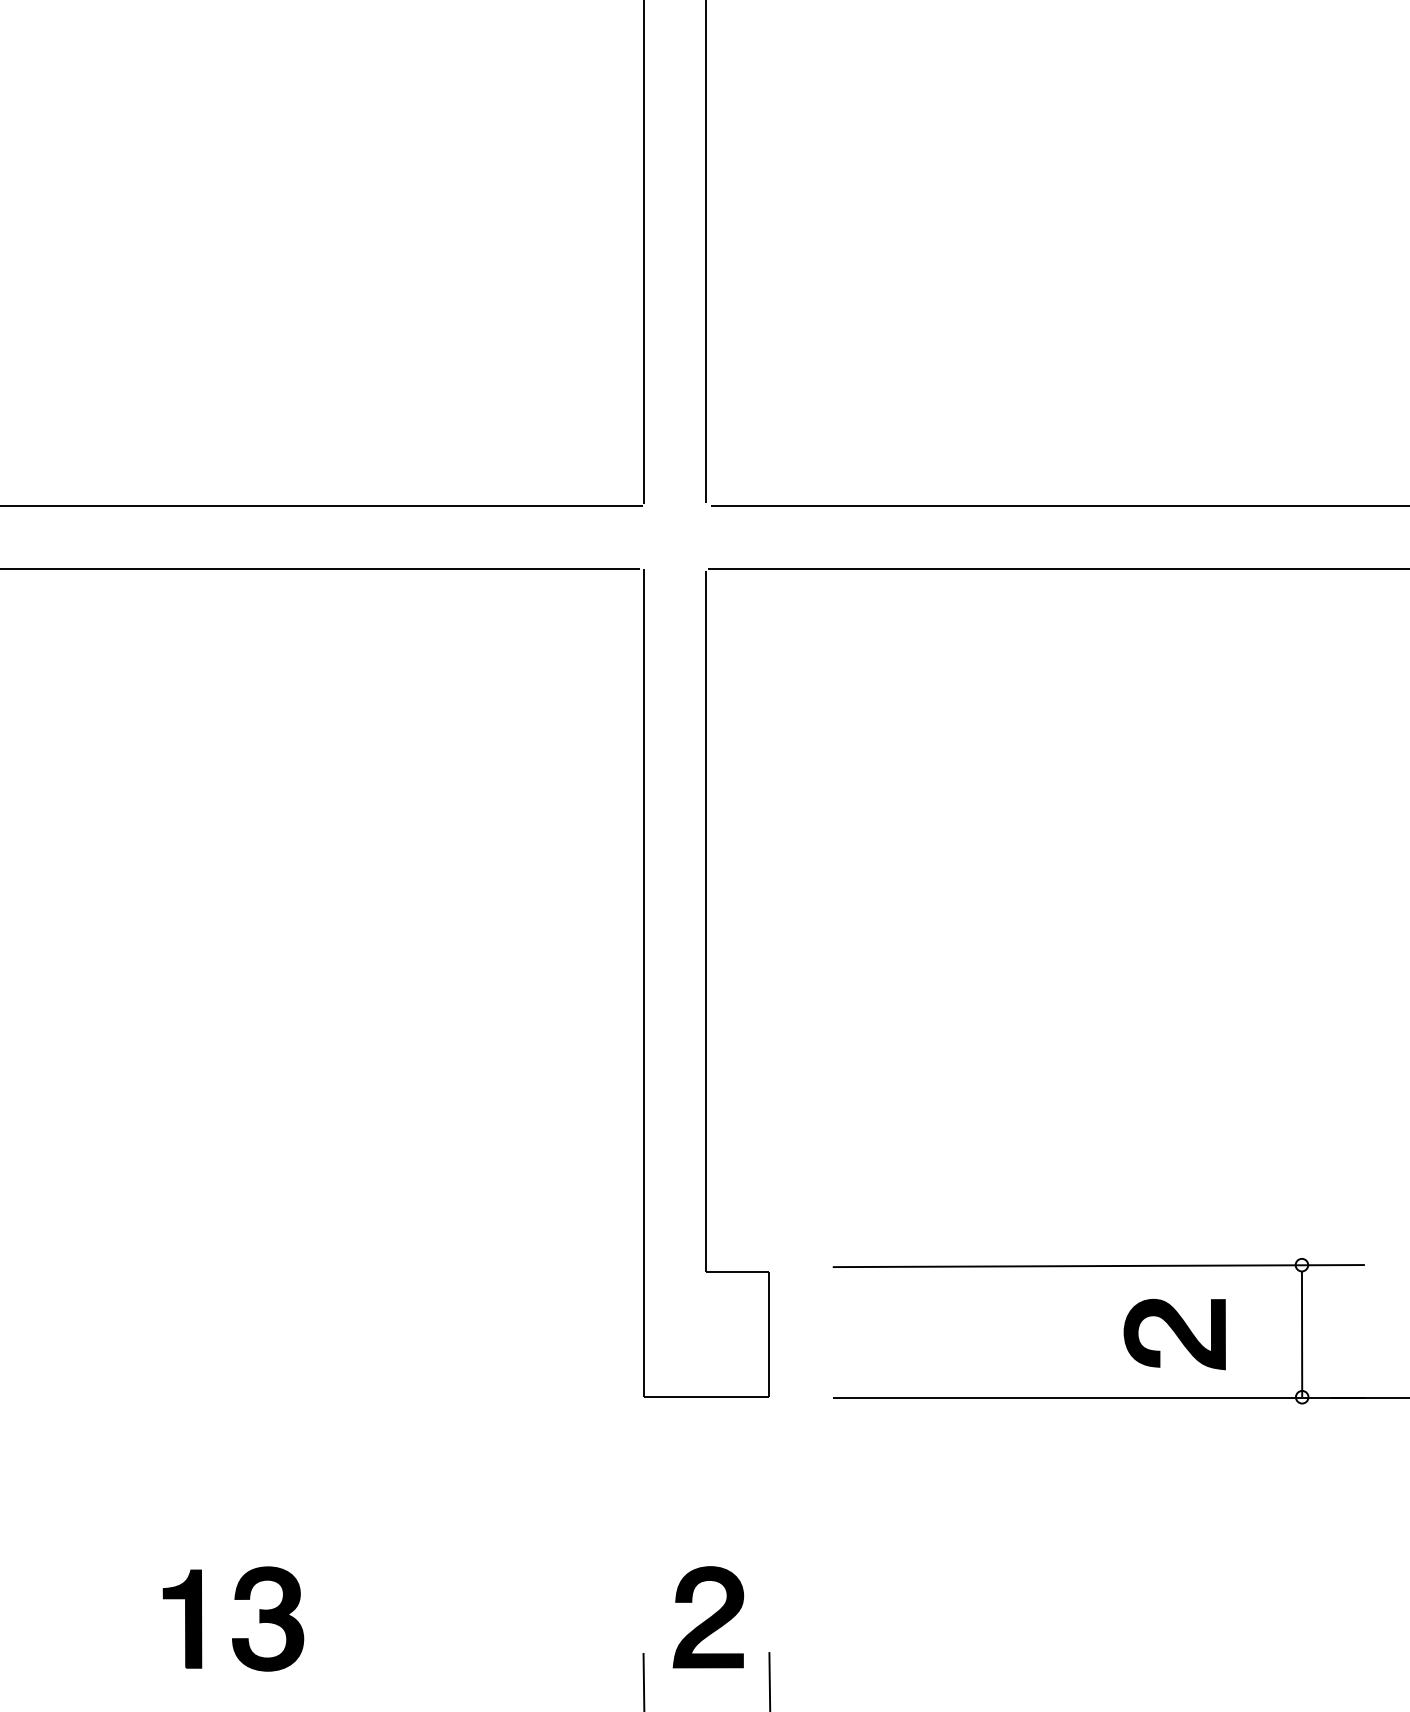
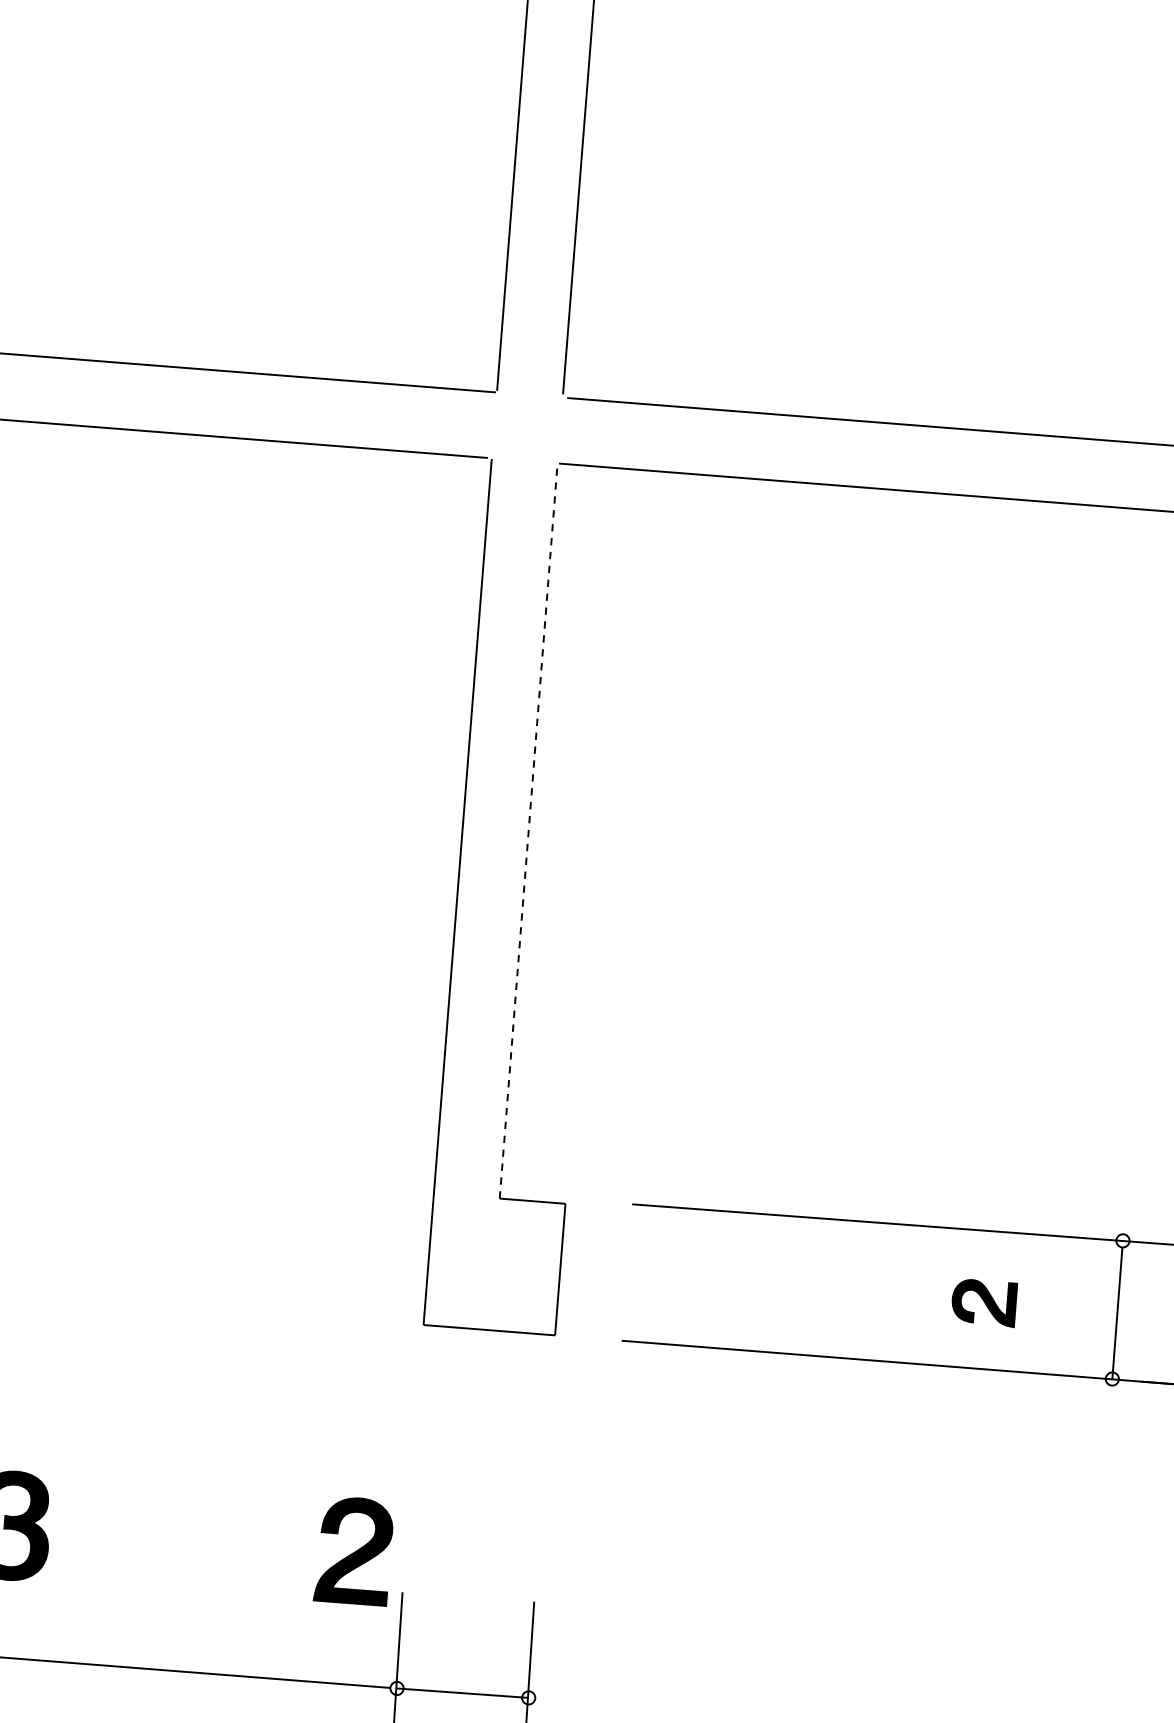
line: (706, 920) -> (528, 831), solid -> dashed
part: (1174, 1334) -> (983, 1302), size x0.6
part: (708, 1617) -> (354, 1551), moved

